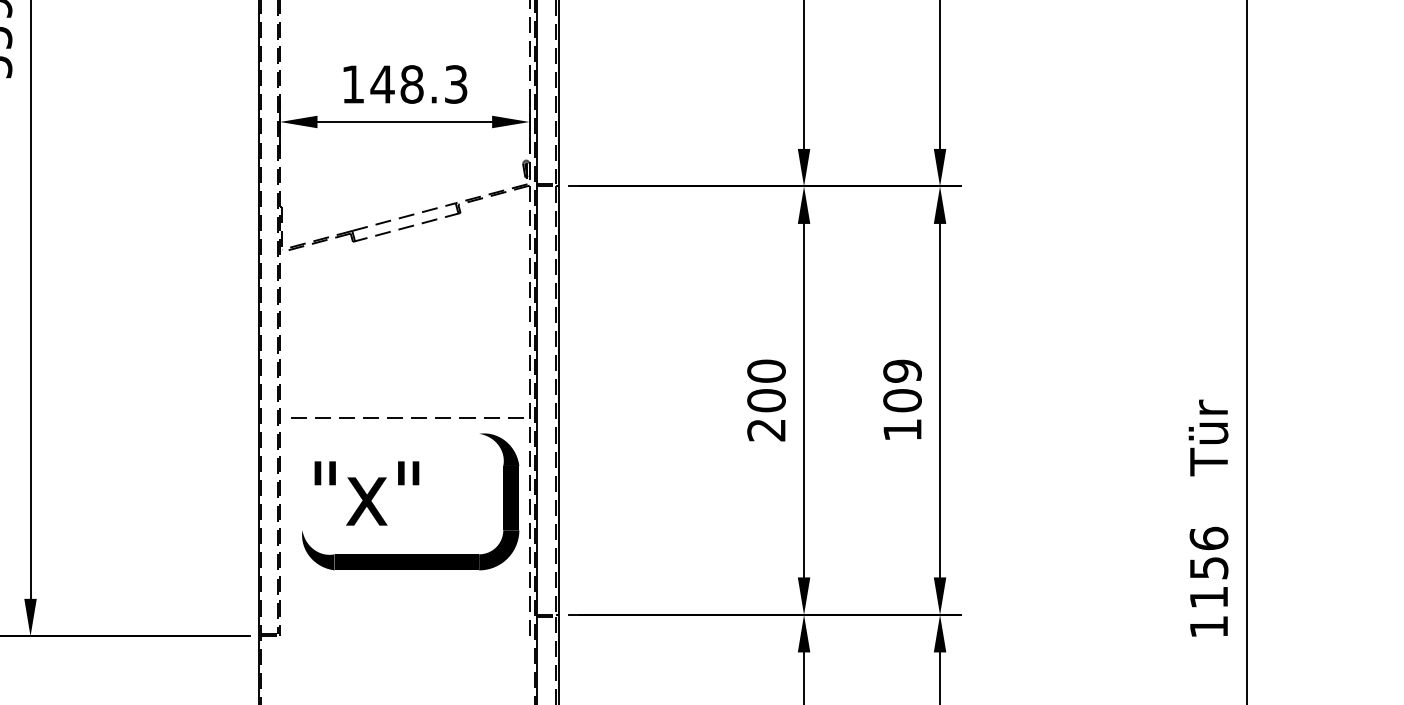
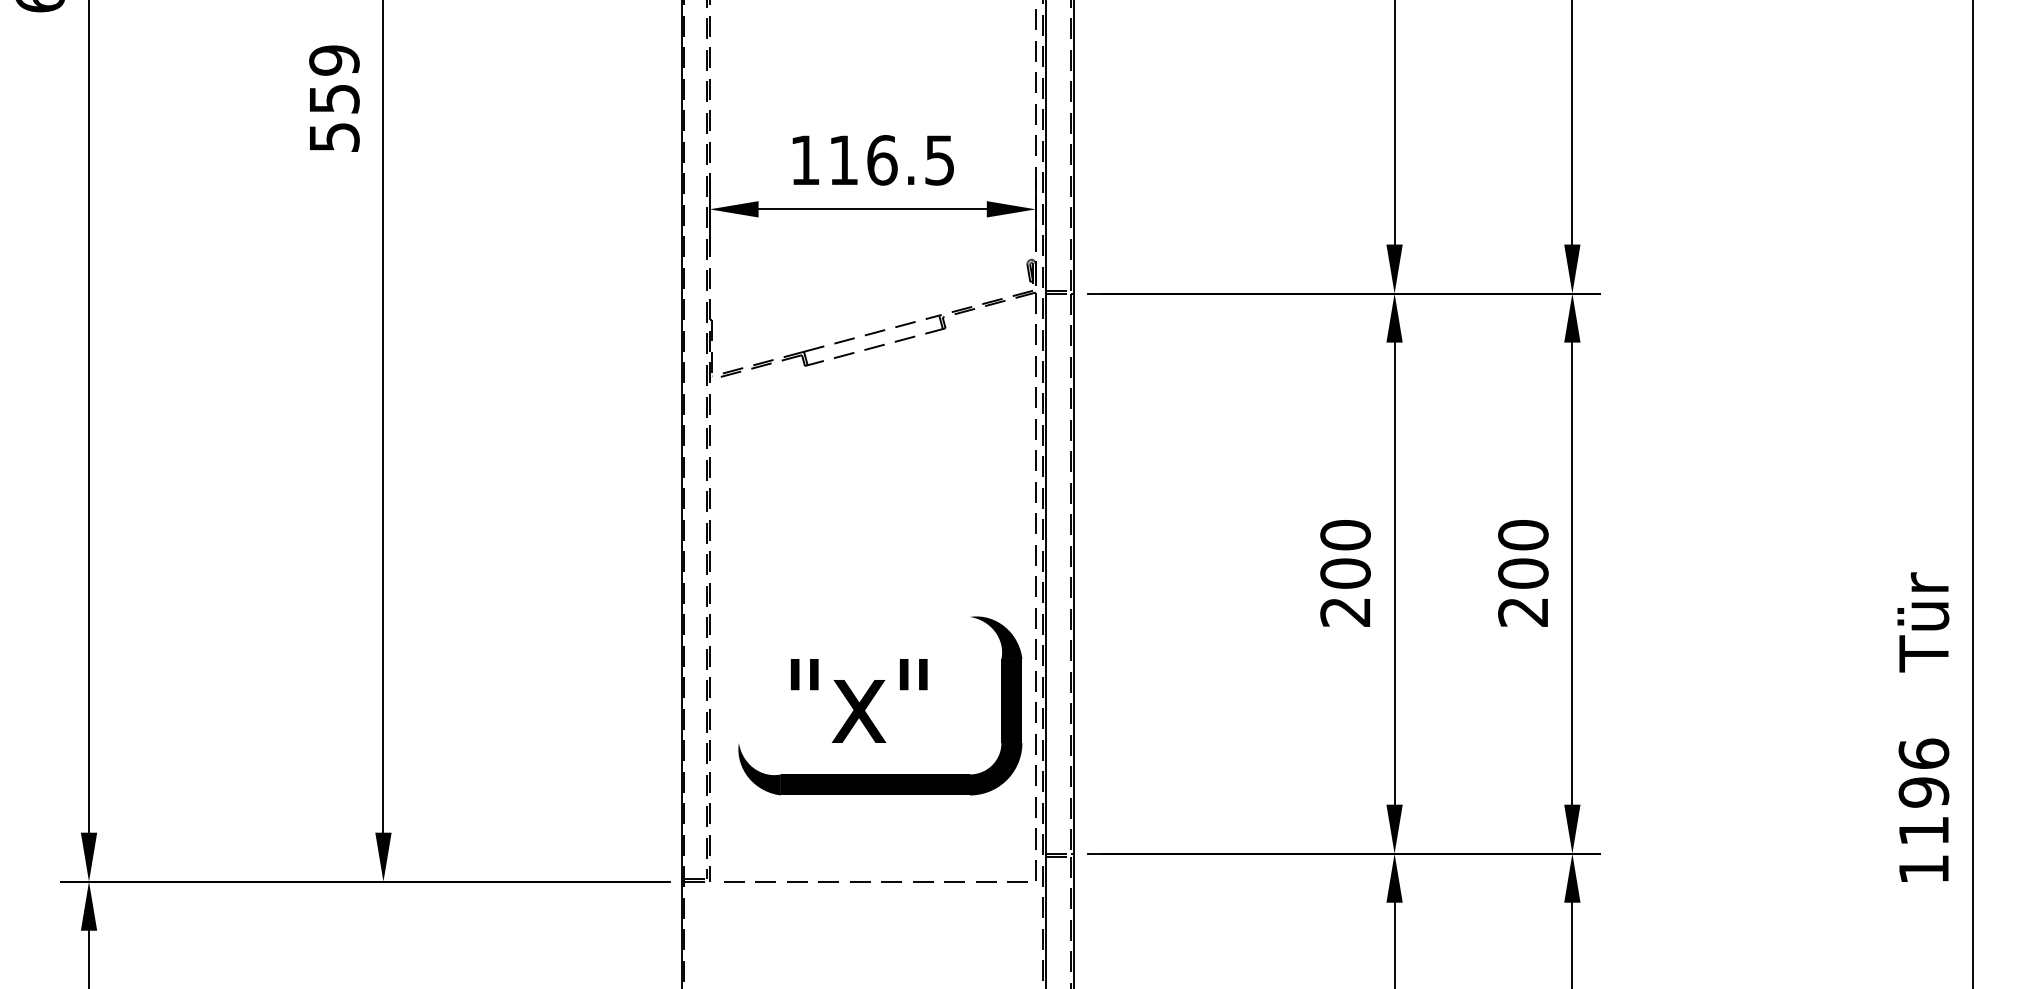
text: (418, 84) -> (890, 160), 148.3 -> 116.5
text: (902, 400) -> (1523, 573), 109 -> 200
line: (403, 418) -> (870, 881), moved
text: (366, 493) -> (858, 700), moved
text: (1208, 568) -> (1923, 792), 1156 -> 1196

